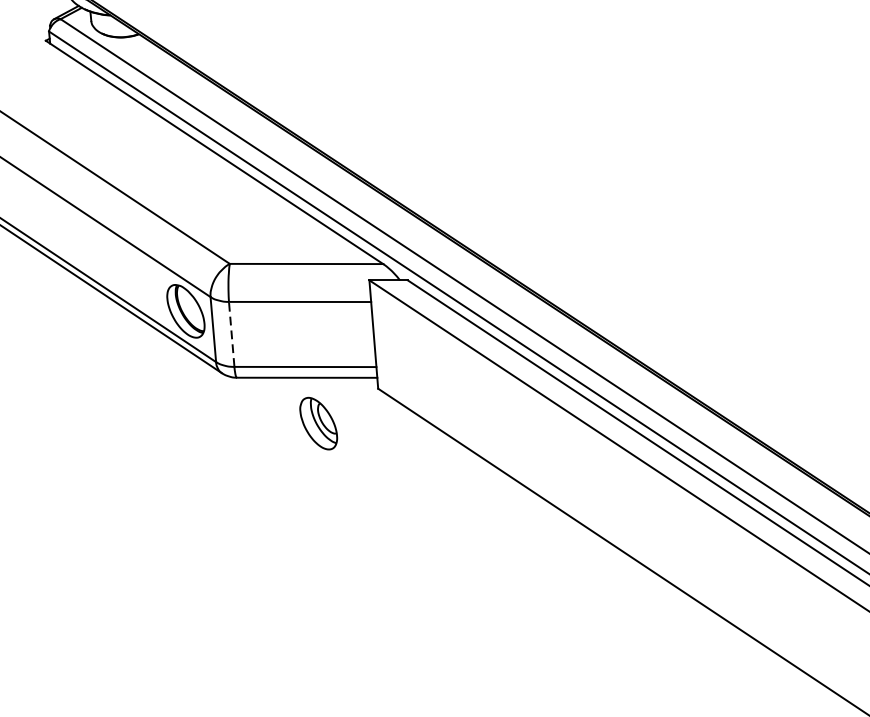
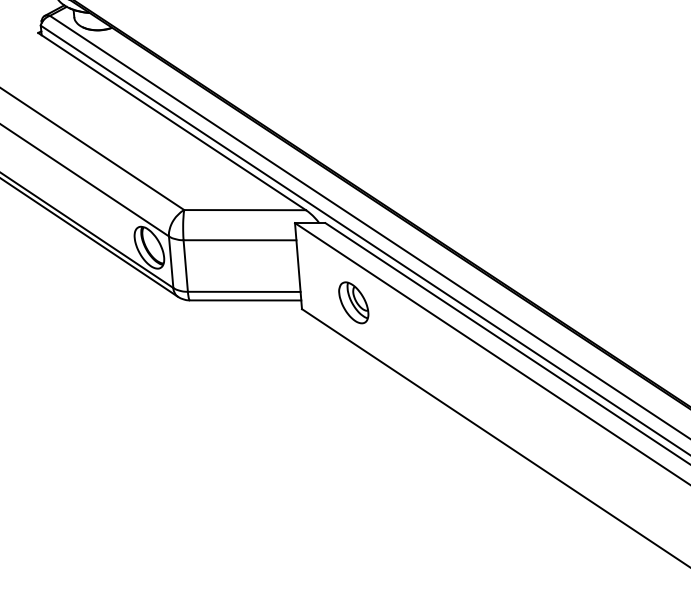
line: (231, 335) -> (185, 266), dashed -> solid
part: (318, 423) -> (353, 302), moved

